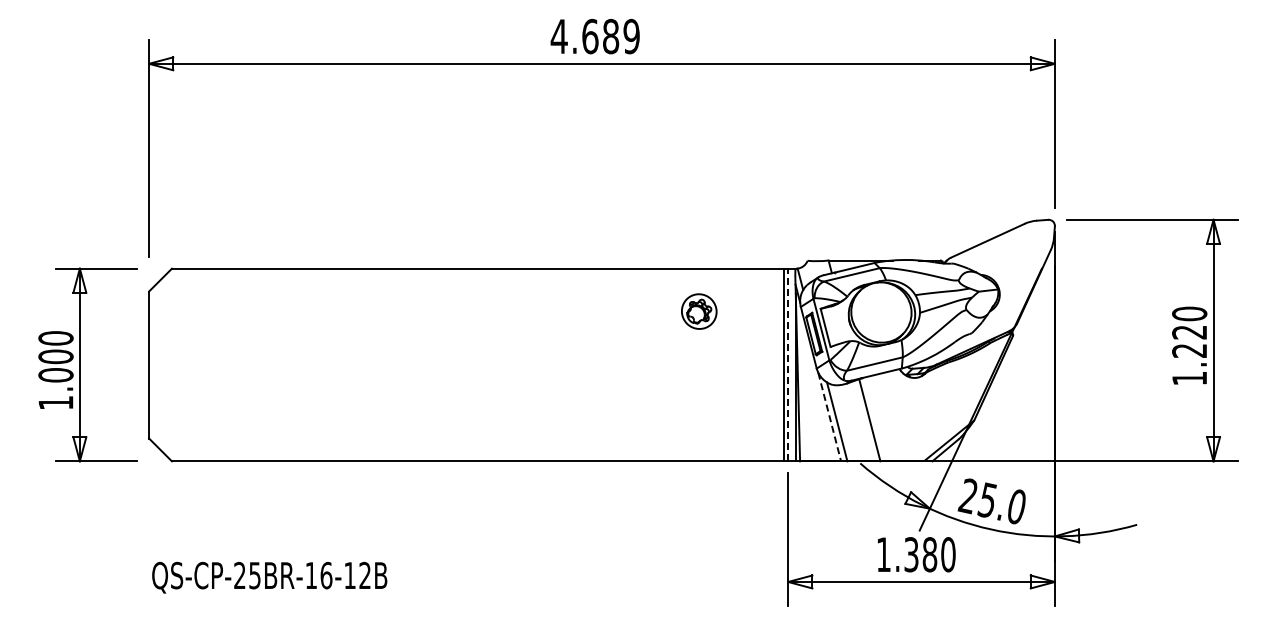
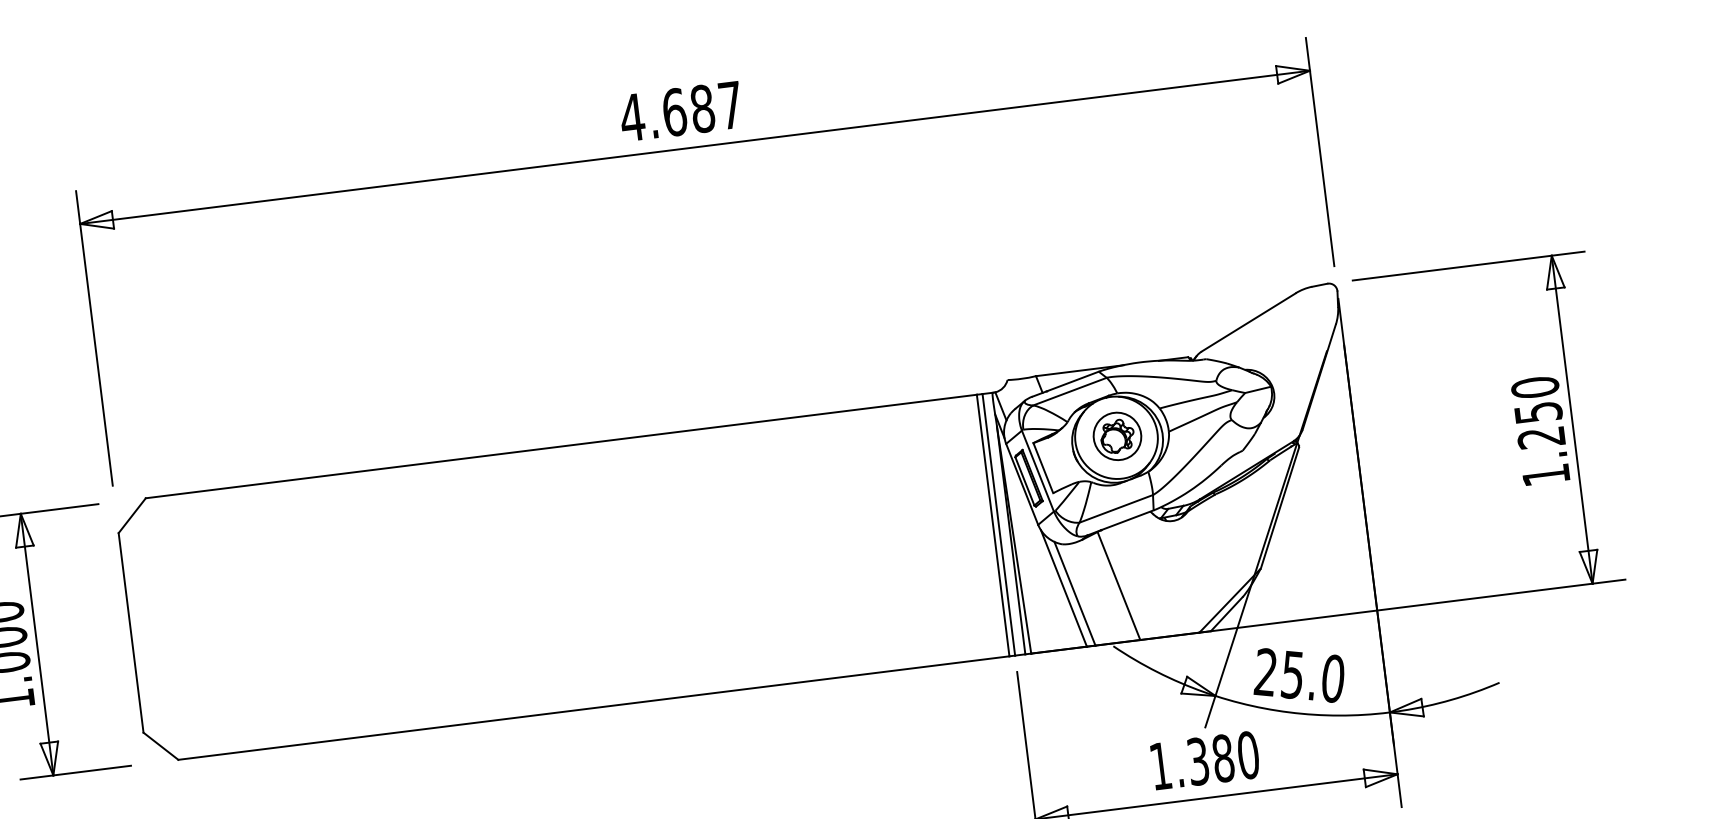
text: (631, 36) -> (730, 105), 4.689 -> 4.687
part: (699, 311) -> (1117, 436), moved
text: (1189, 332) -> (1538, 412), 1.220 -> 1.250
line: (788, 364) -> (999, 524), dashed -> solid
line: (829, 417) -> (1063, 589), dashed -> solid

